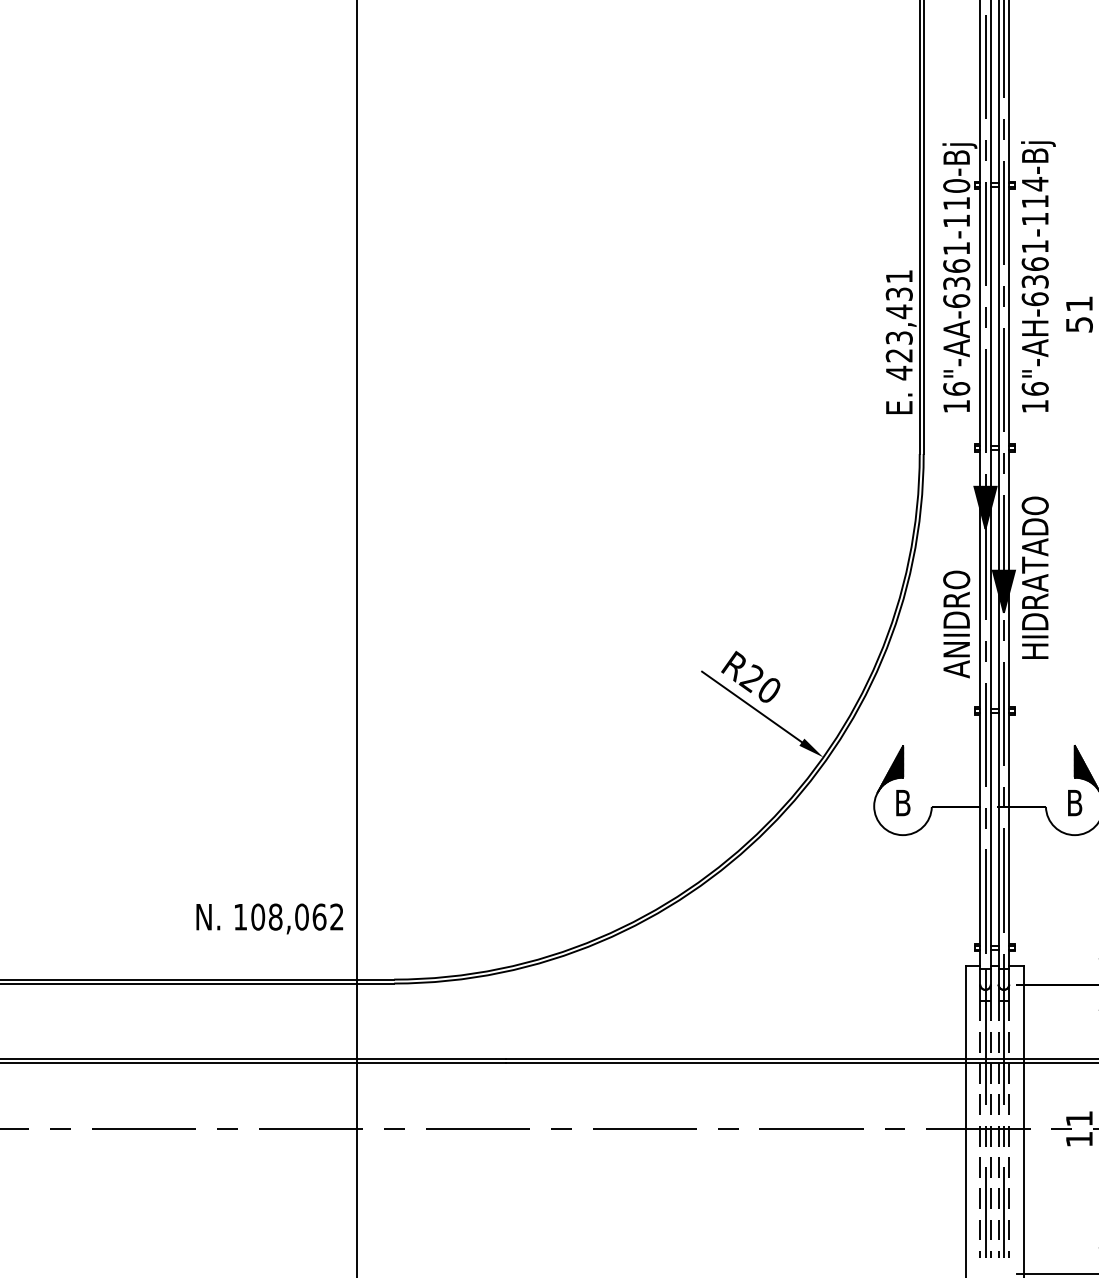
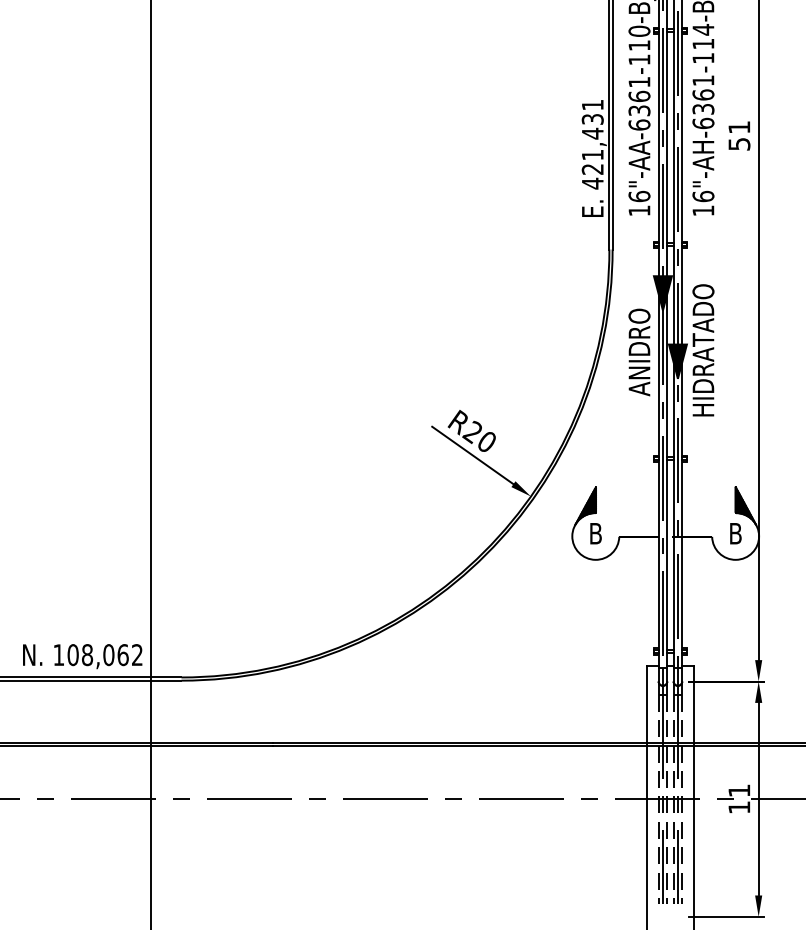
text: (898, 337) -> (592, 154), 423,431 -> 421,431
text: (956, 624) -> (639, 352), moved
text: (269, 918) -> (82, 656), moved

